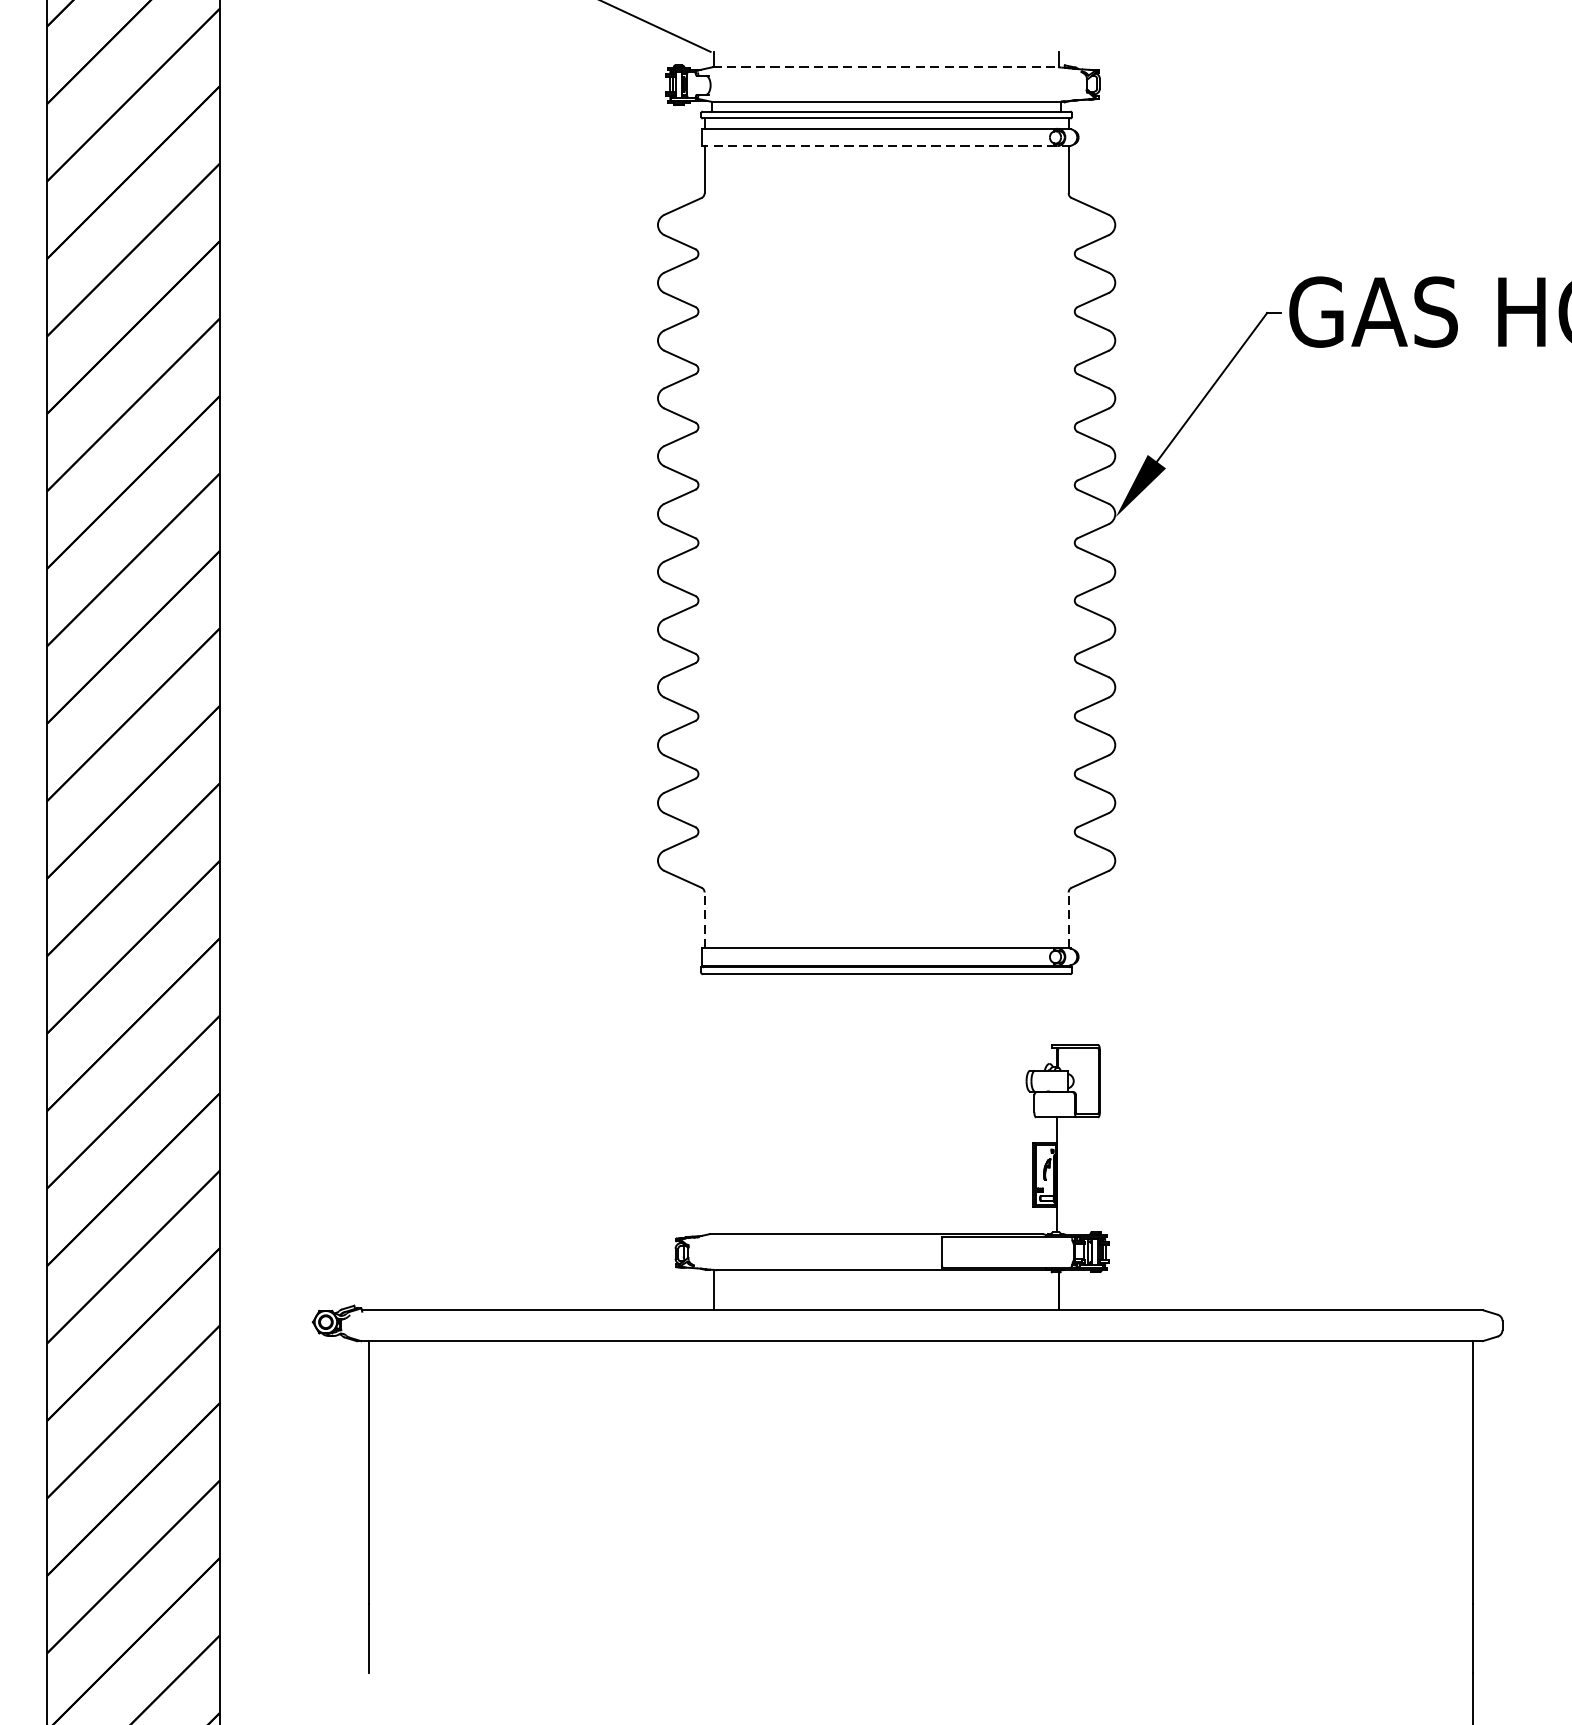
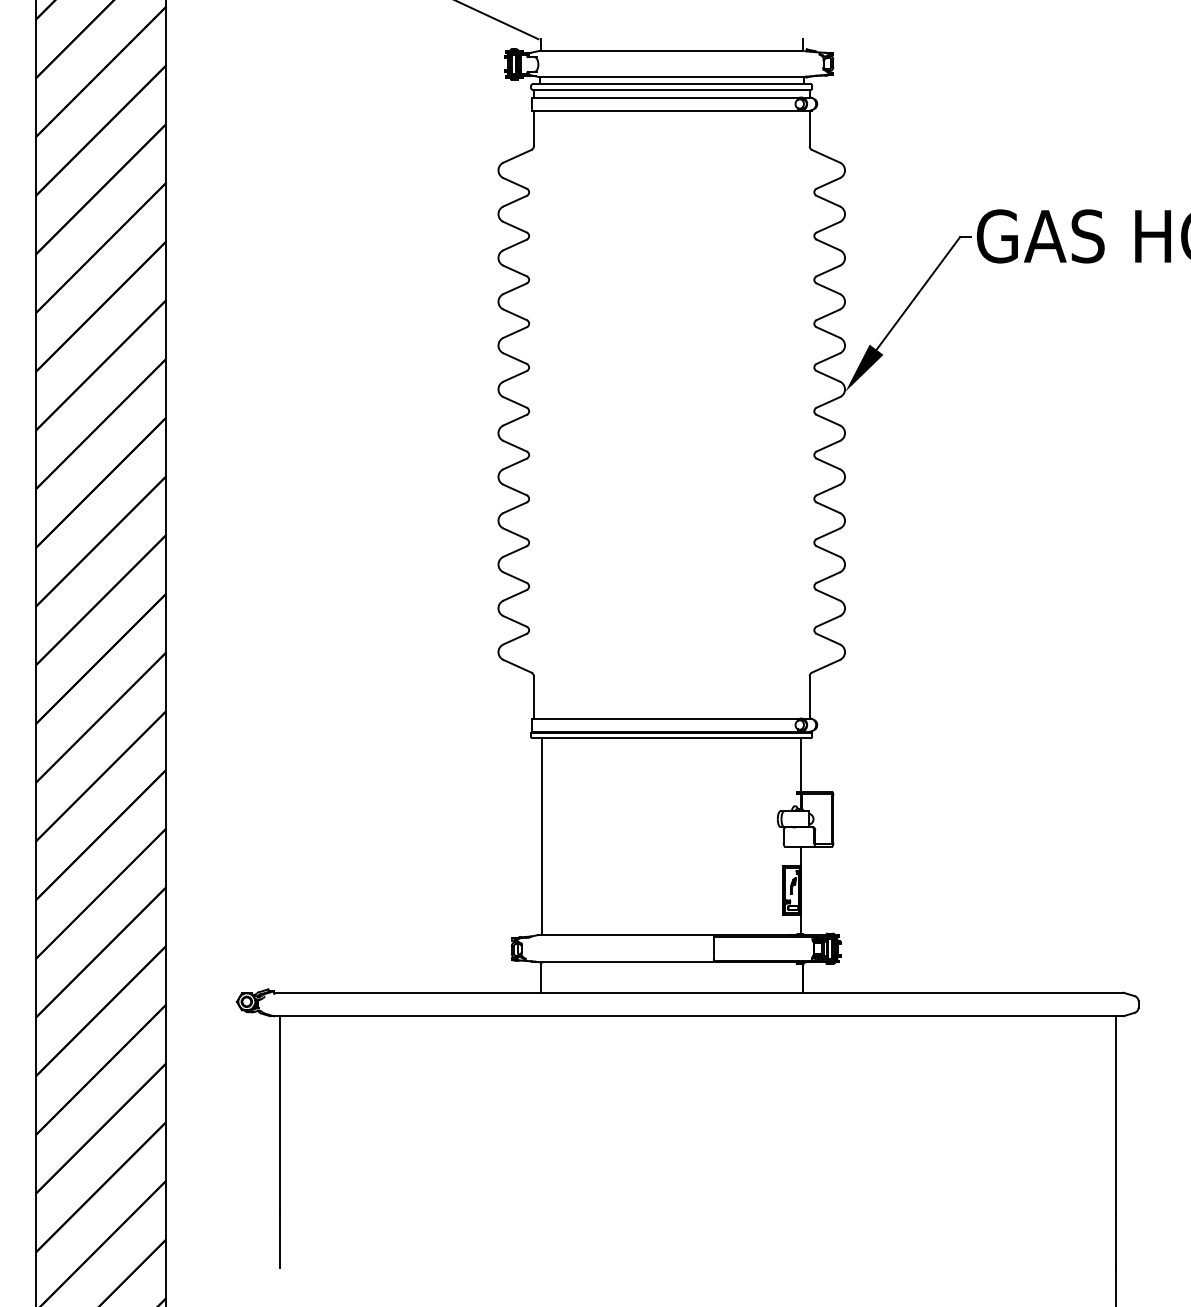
line: (886, 66) -> (671, 50), dashed -> solid
line: (886, 145) -> (671, 110), dashed -> solid
line: (704, 919) -> (533, 696), dashed -> solid
line: (1068, 919) -> (809, 696), dashed -> solid
line: (1057, 1008) -> (801, 764), added
line: (716, 1103) -> (542, 836), added

